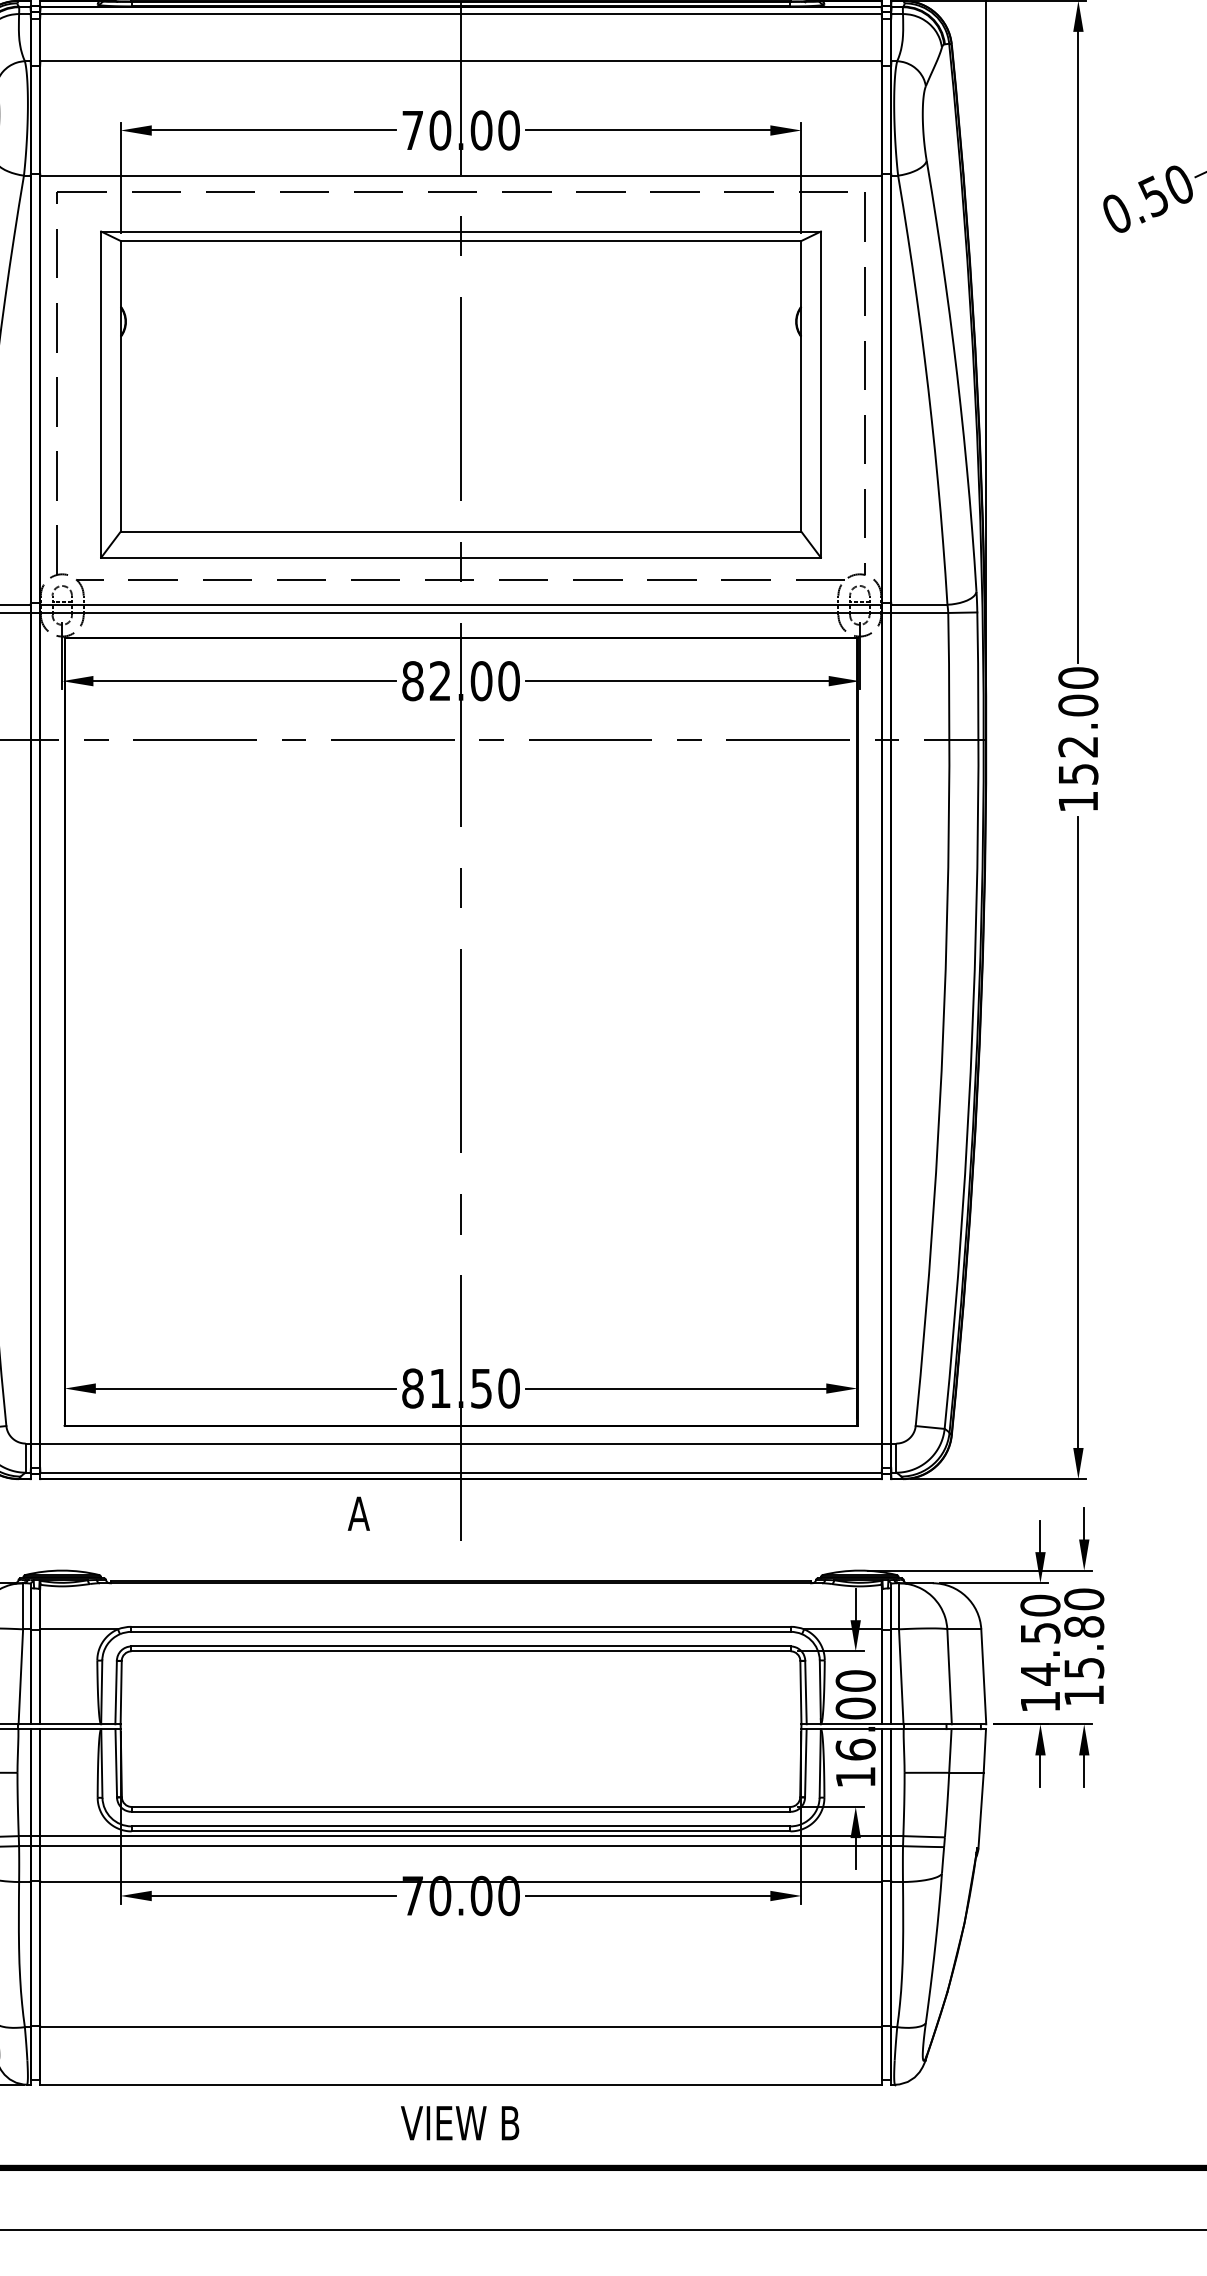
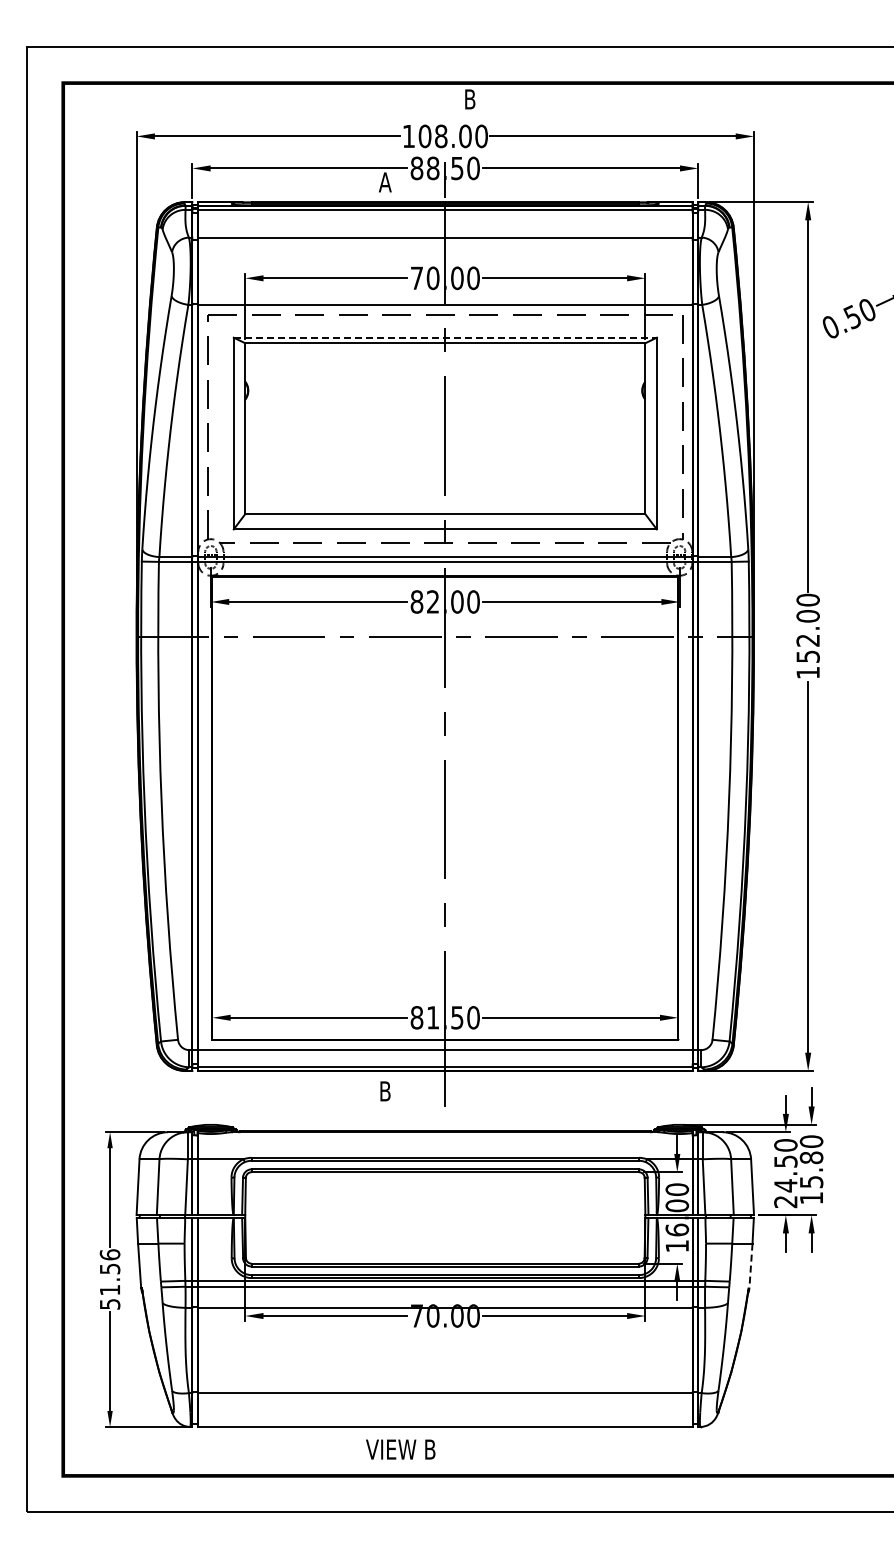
line: (461, 231) -> (445, 337), solid -> dashed
text: (357, 1513) -> (384, 1091), A -> B
text: (1039, 1702) -> (785, 1202), 14.50 -> 24.50
line: (980, 1811) -> (750, 1266), solid -> dashed
text: (459, 2123) -> (400, 1449), moved

